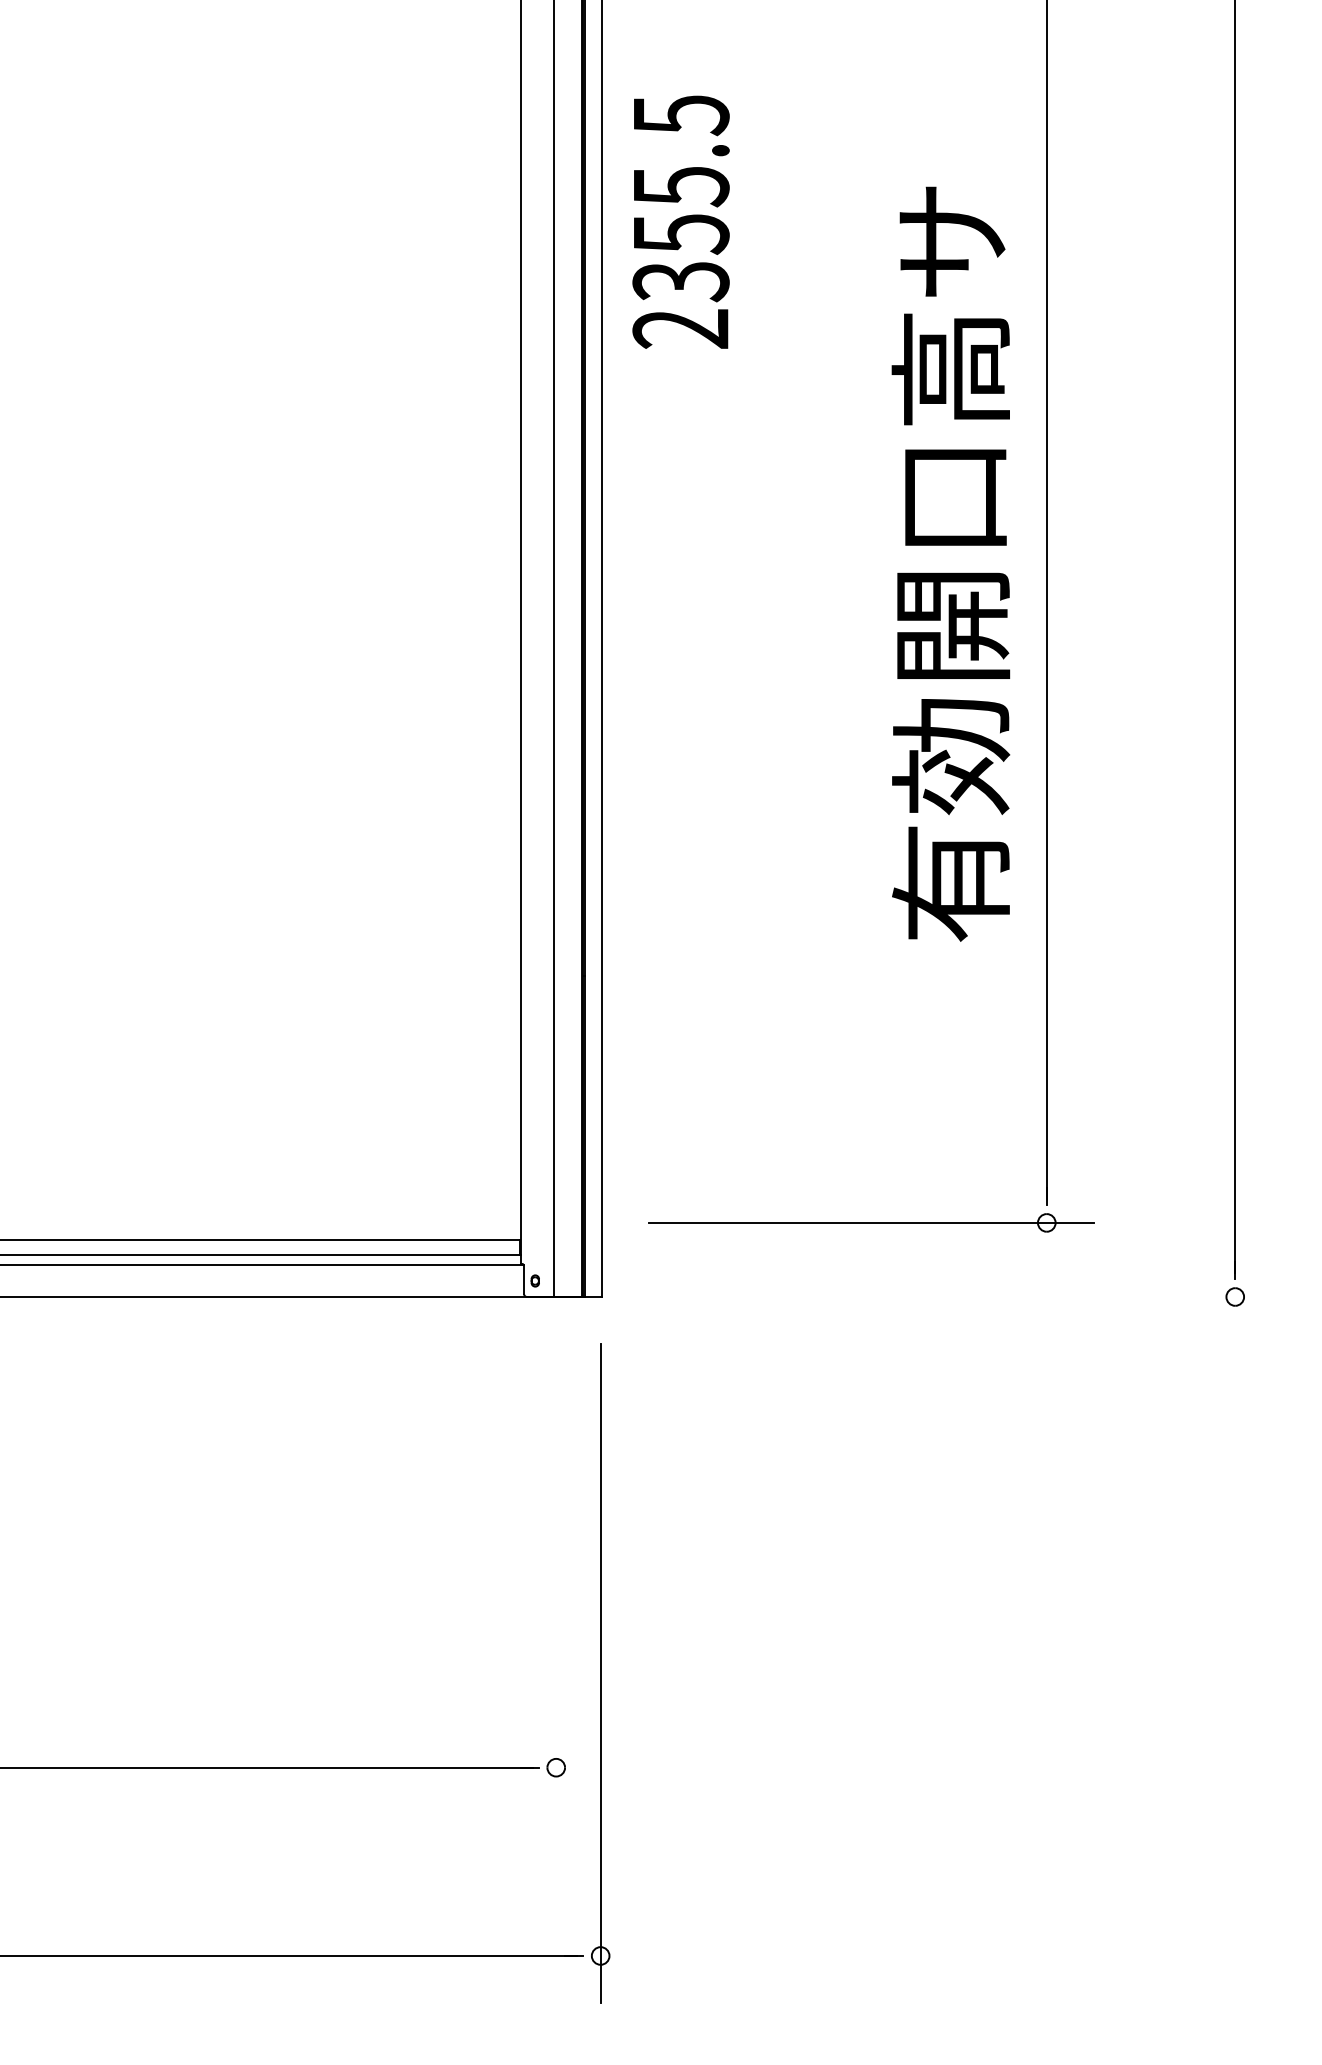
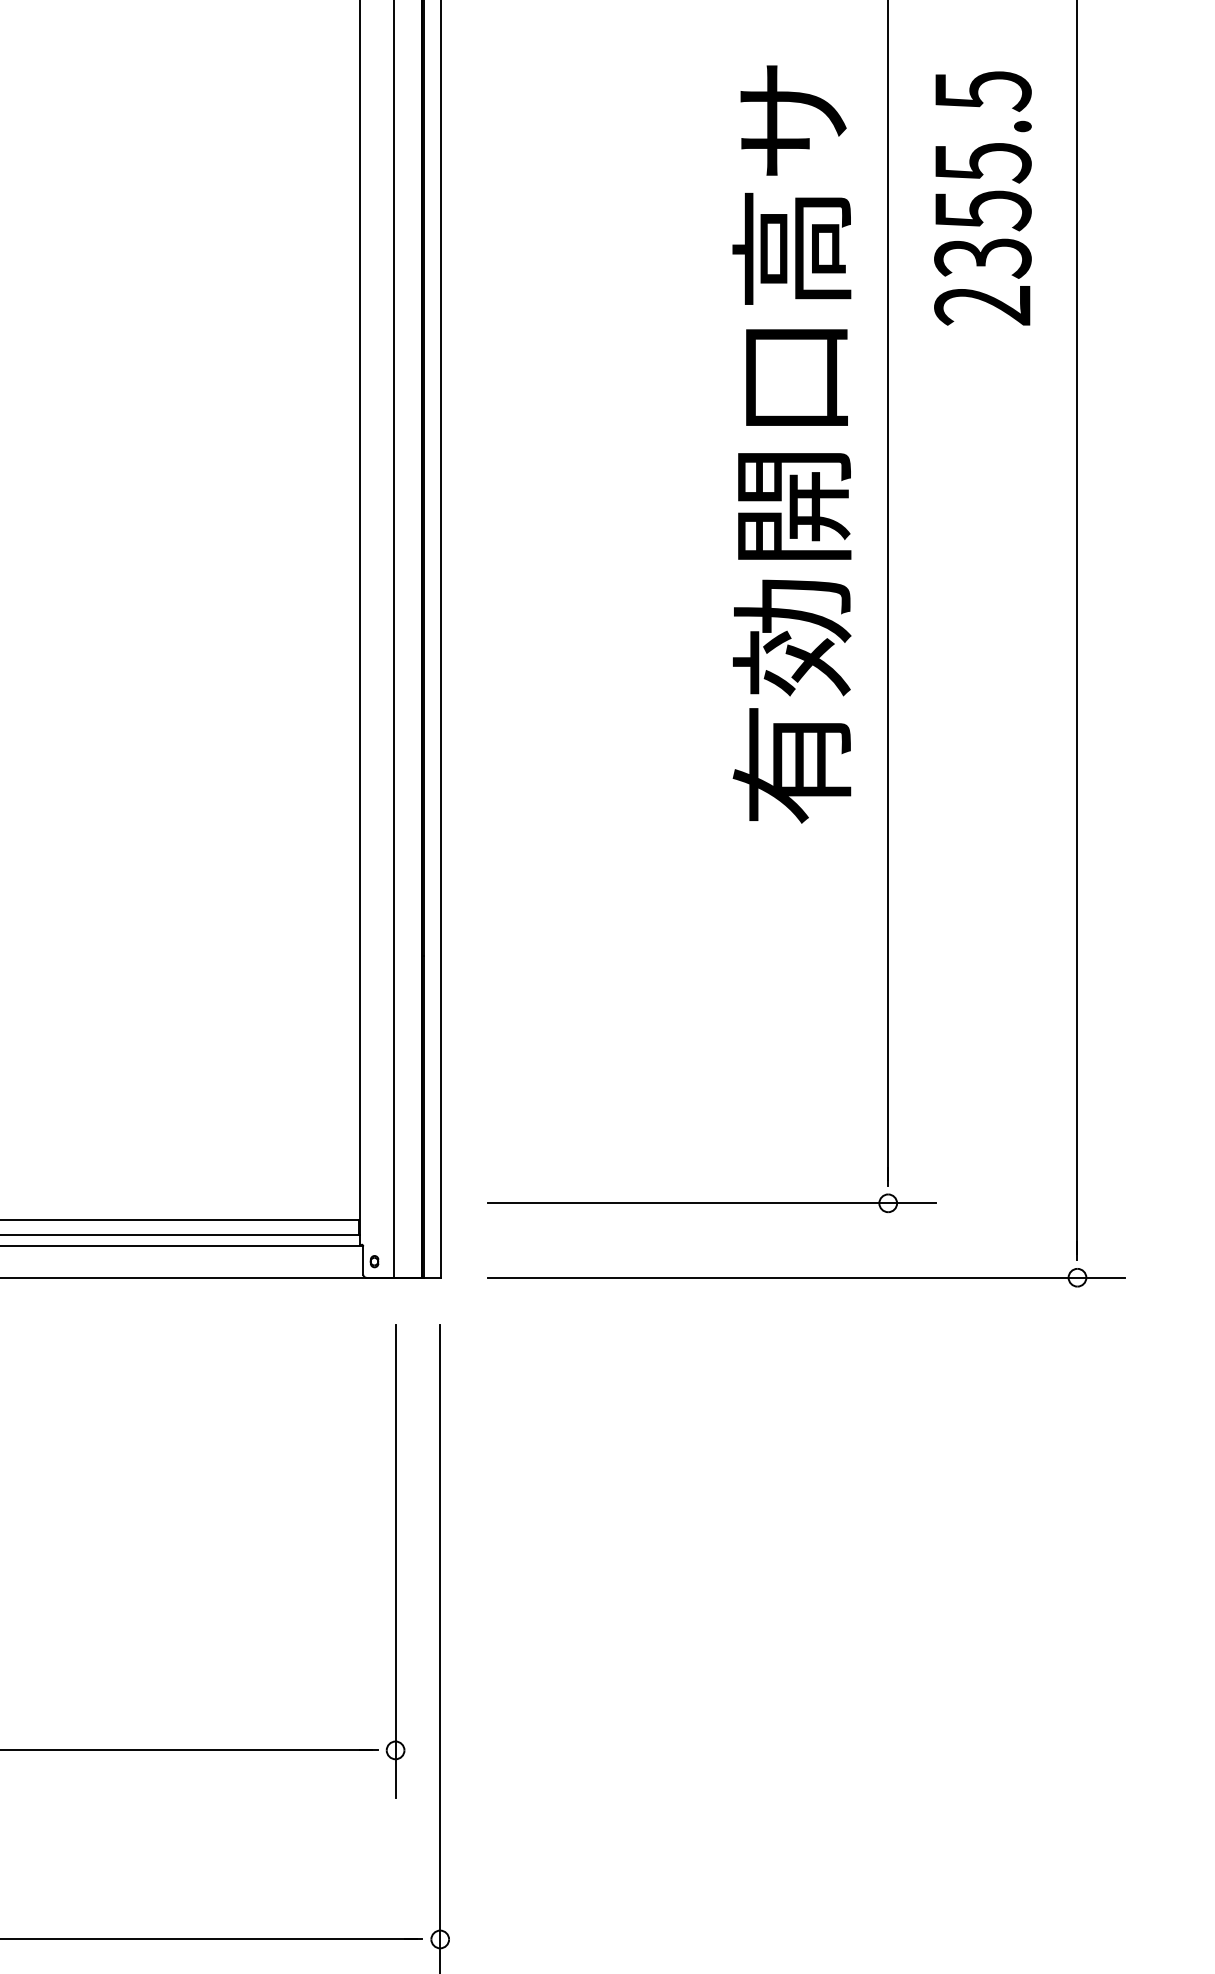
text: (680, 221) -> (982, 197), moved
text: (950, 563) -> (791, 443), moved
line: (965, 1297) -> (806, 1278), added
line: (556, 1579) -> (395, 1561), added

